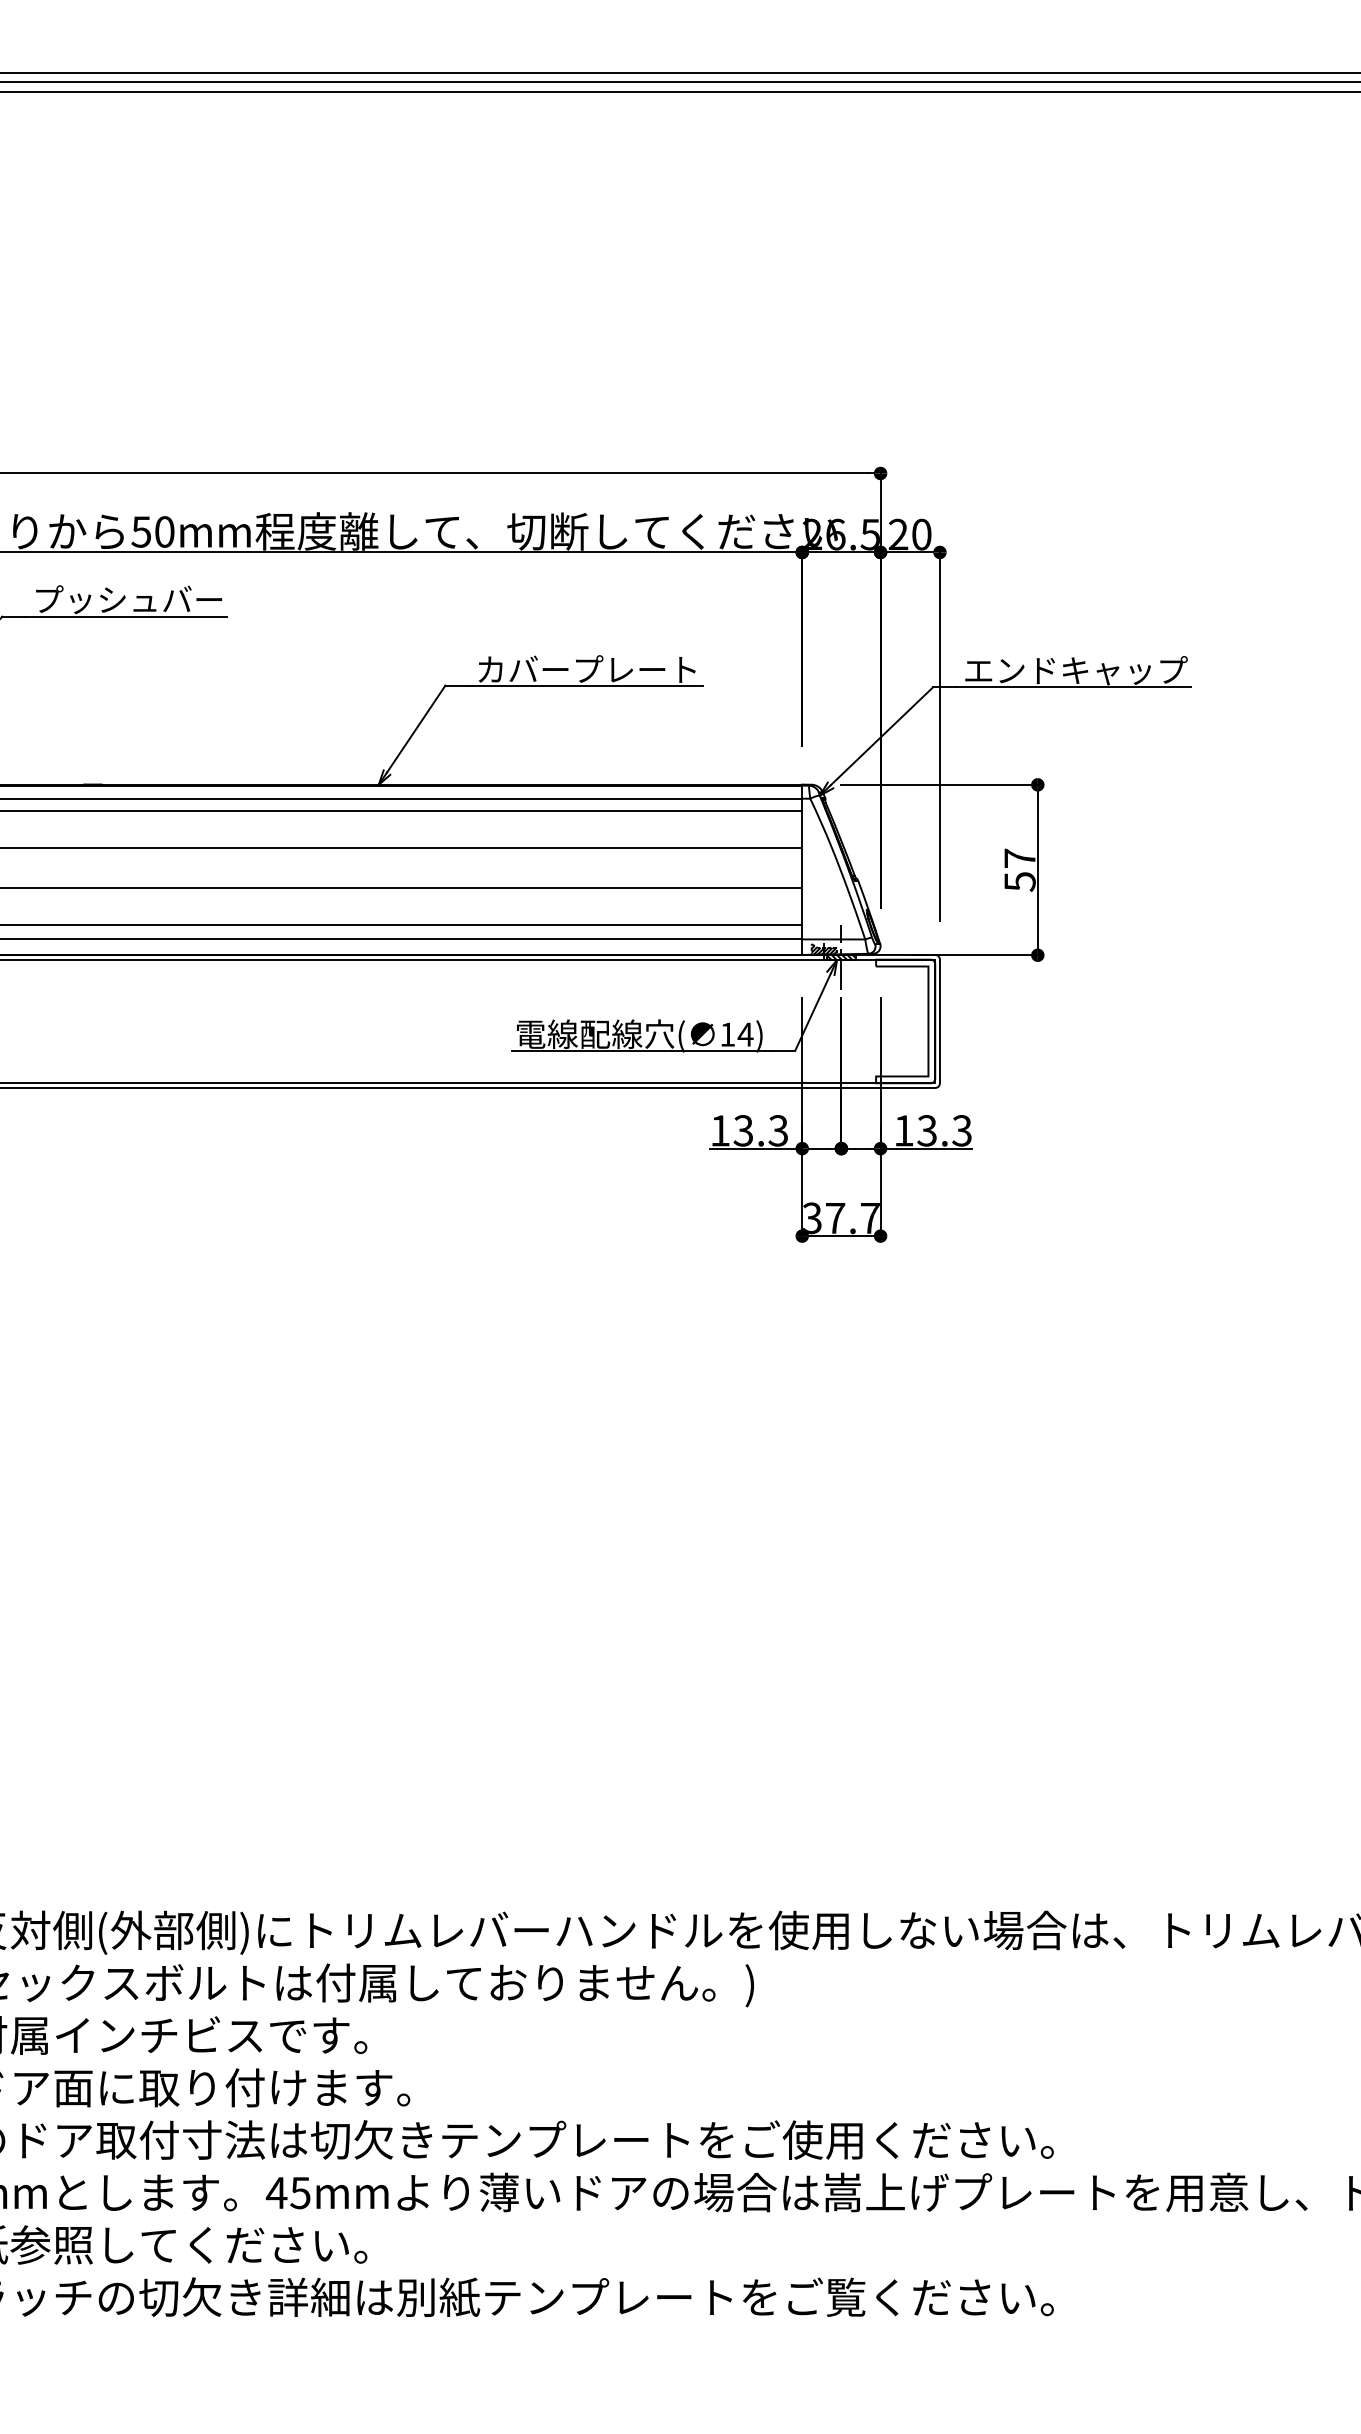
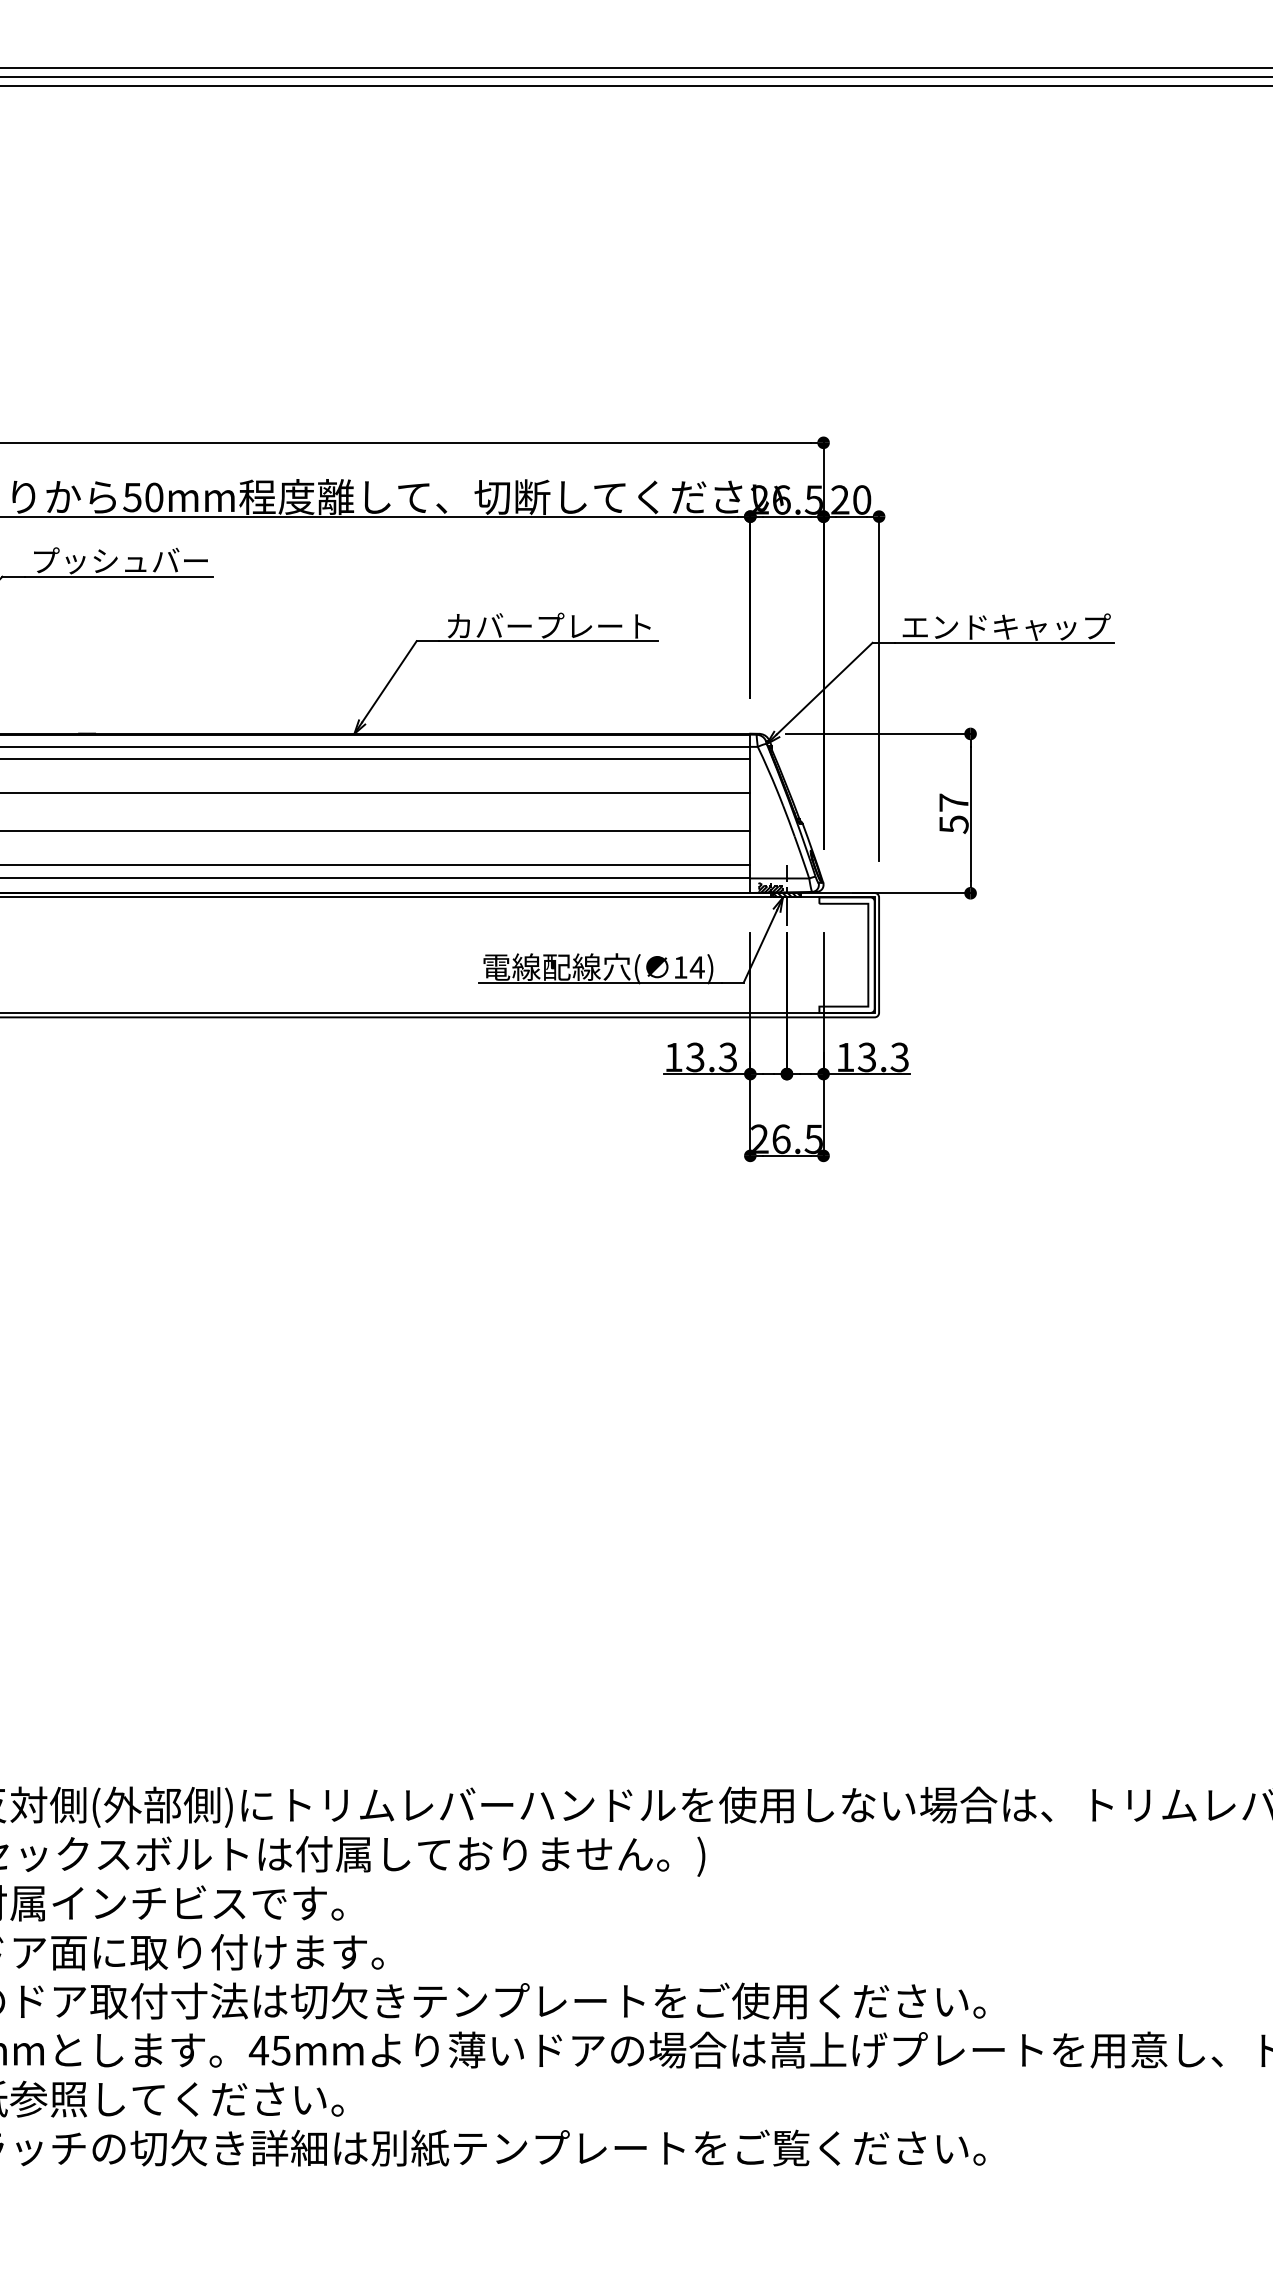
text: (841, 1218) -> (787, 1139), 37.7 -> 26.5

